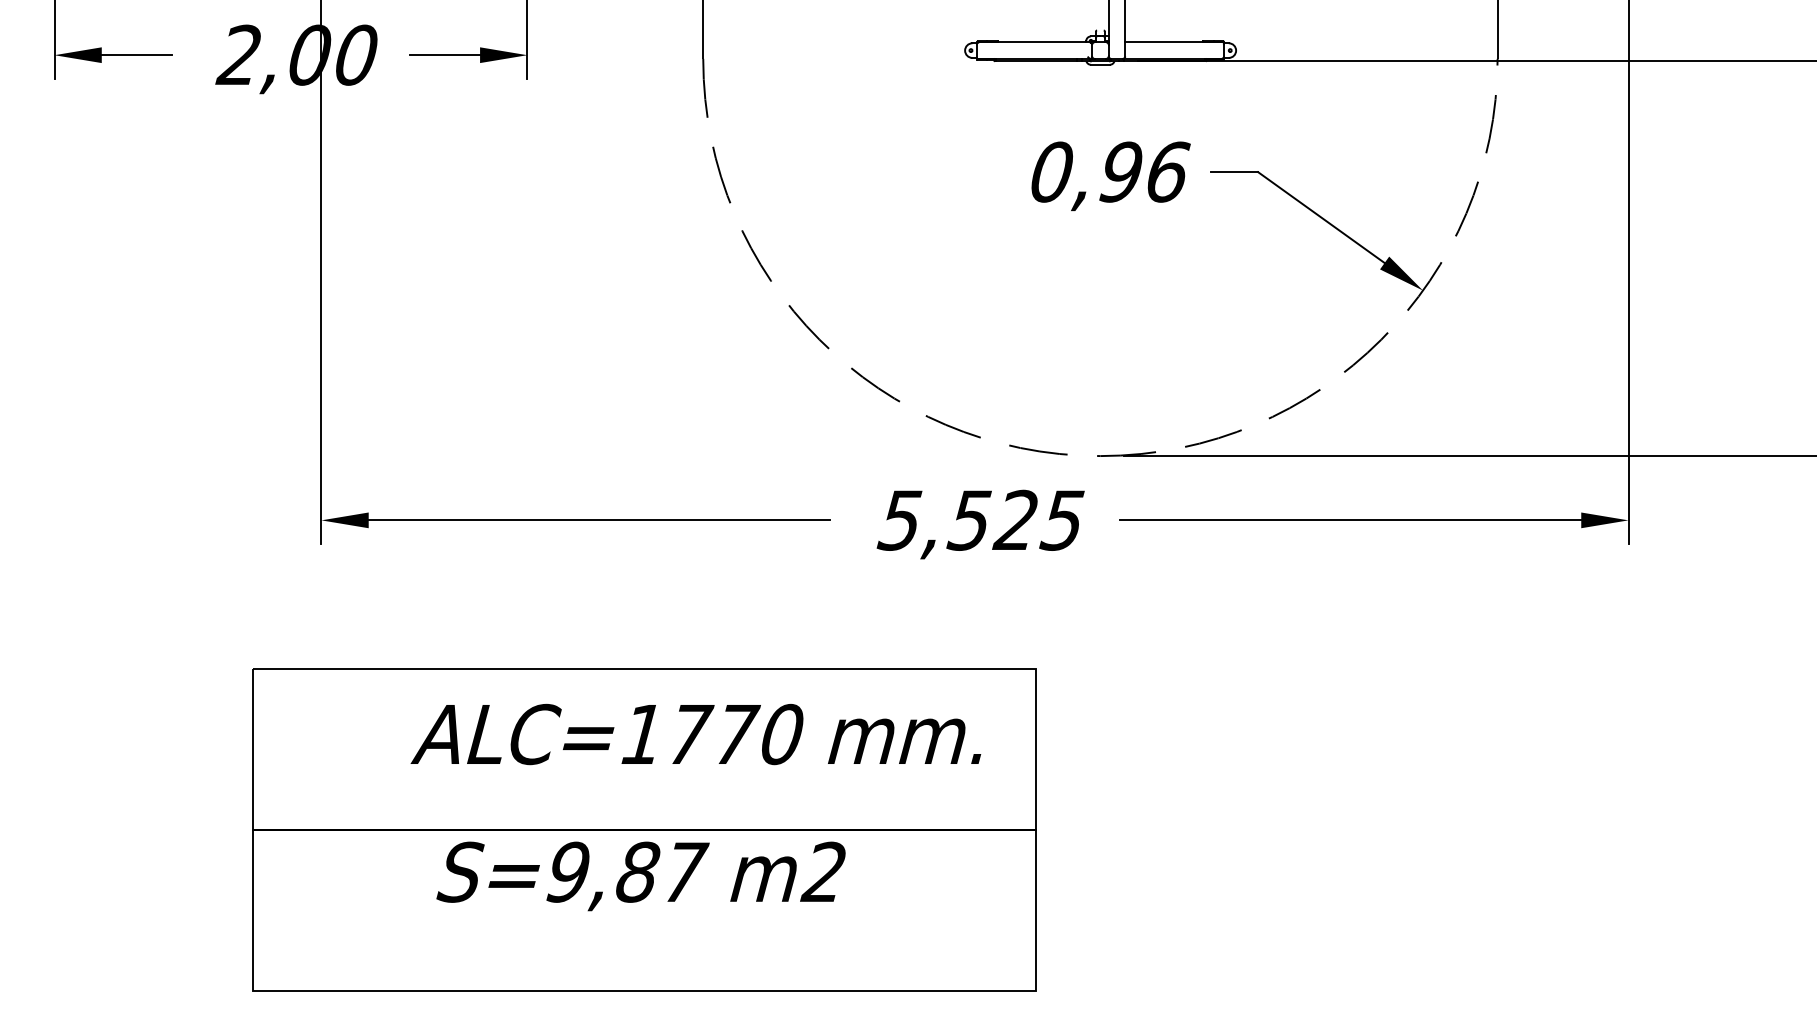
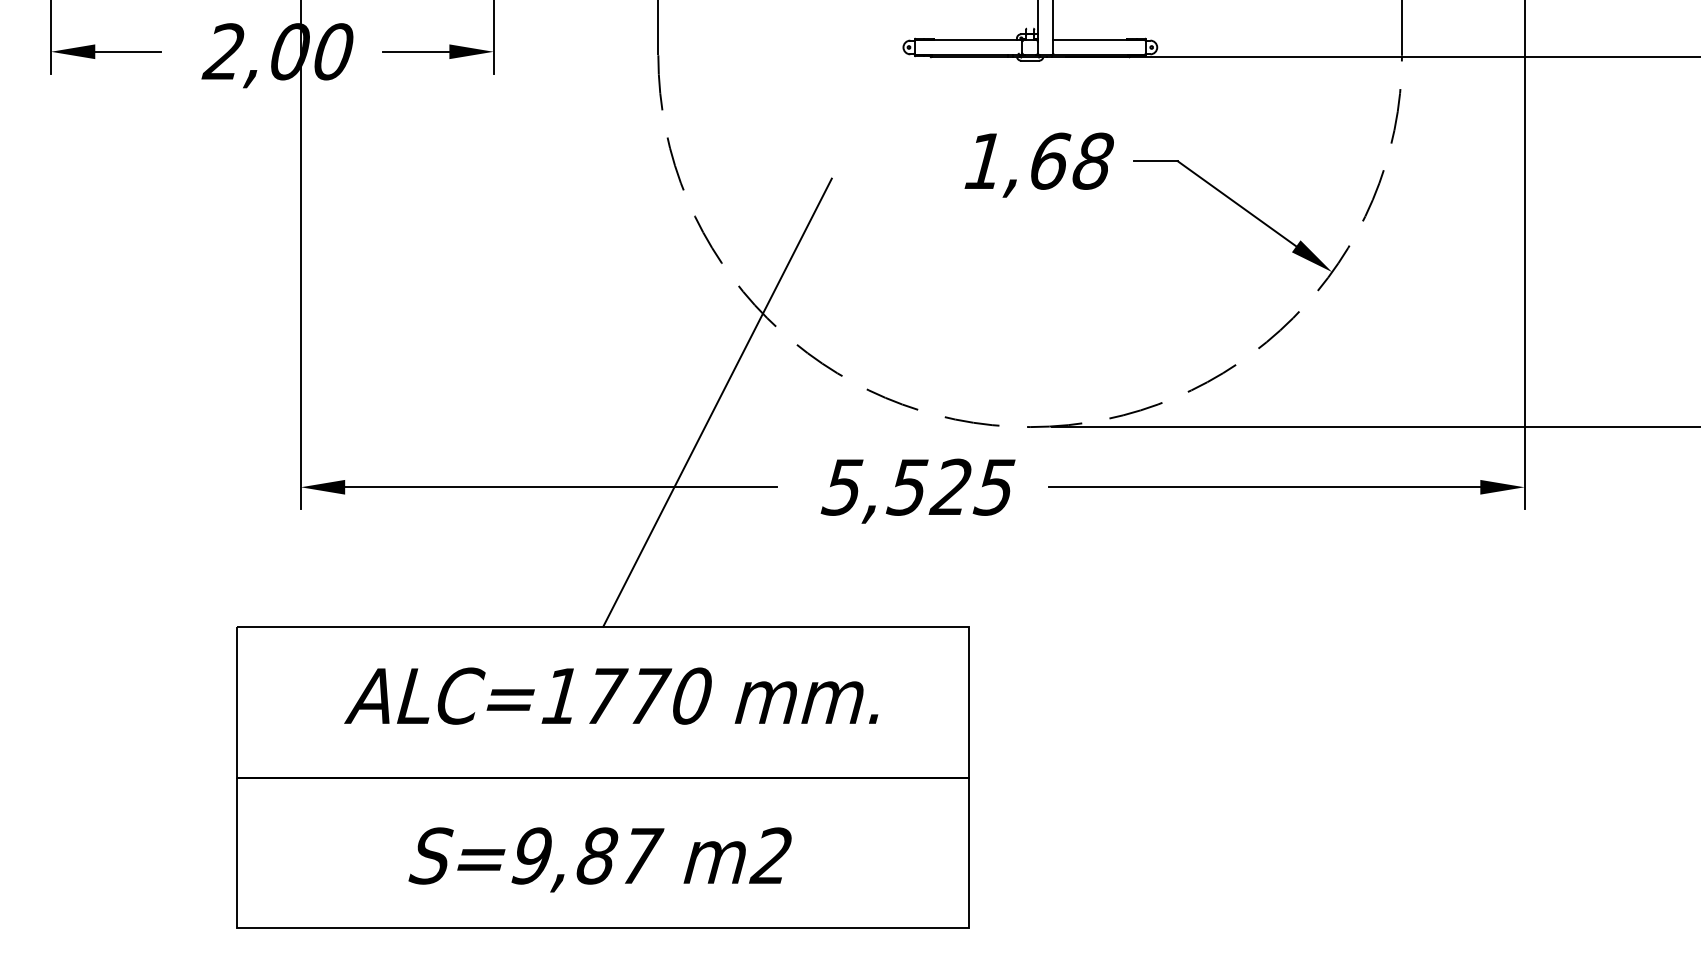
text: (1110, 171) -> (1039, 160), 0,96 -> 1,68
line: (766, 429) -> (717, 402), added
text: (695, 734) -> (610, 696), moved
text: (640, 876) -> (599, 860), moved

